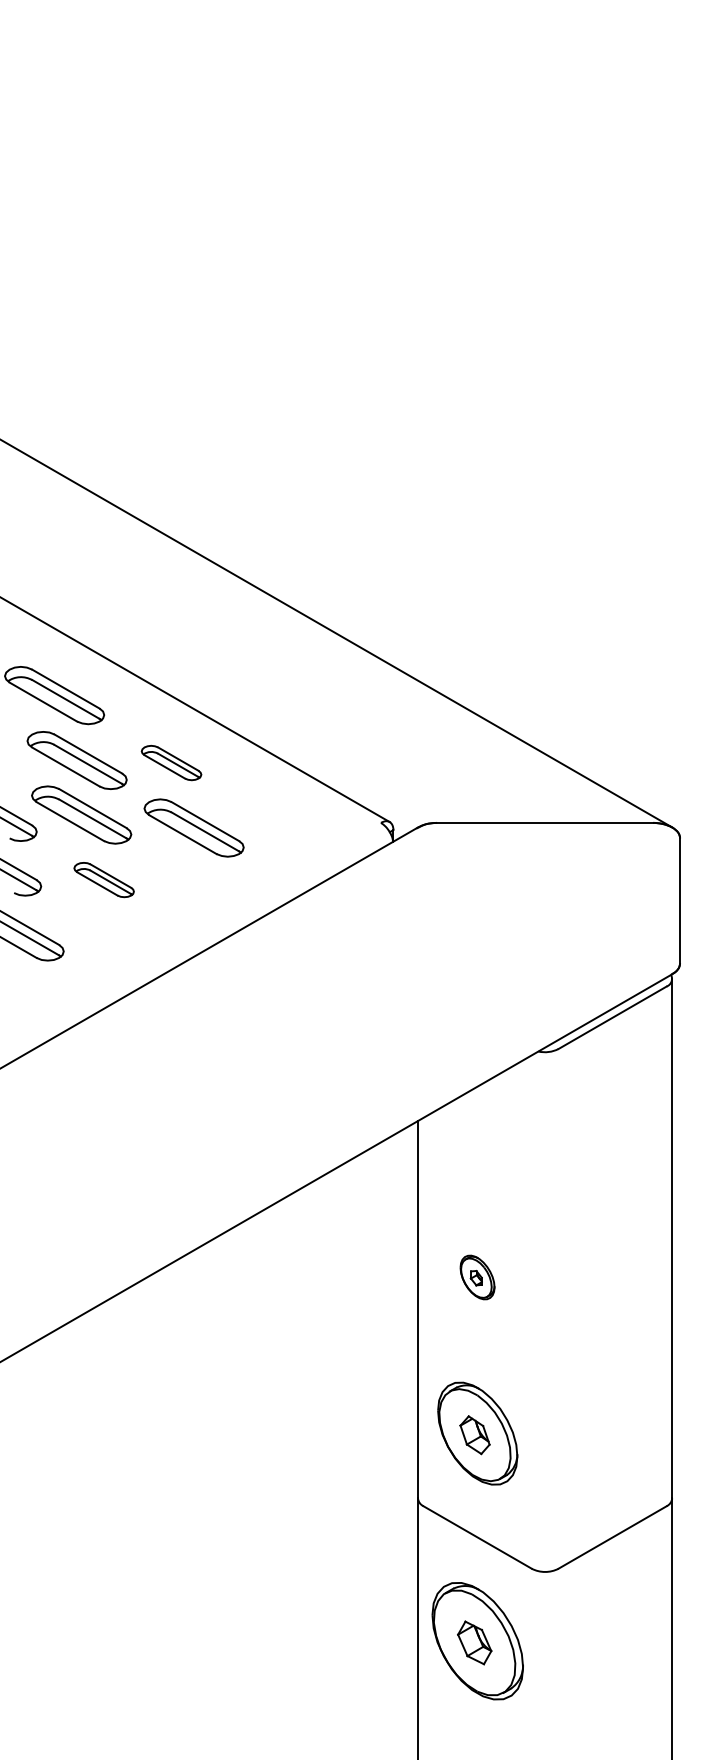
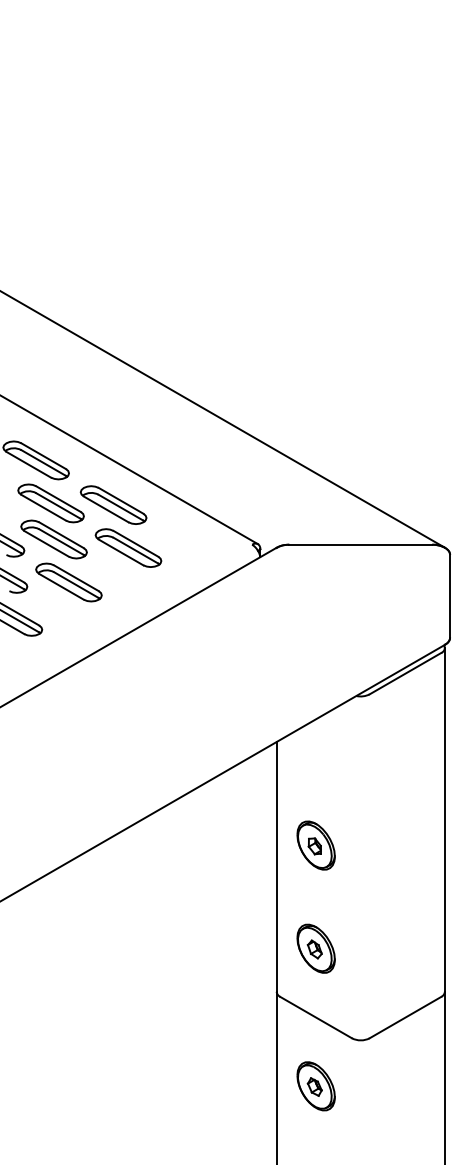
part: (171, 762) -> (113, 504), size x1.67
part: (103, 880) -> (68, 582), size x1.67
part: (476, 1277) -> (315, 845), size x1.67
part: (476, 1433) -> (315, 948), size x0.71
part: (476, 1641) -> (315, 1086), size x0.62

